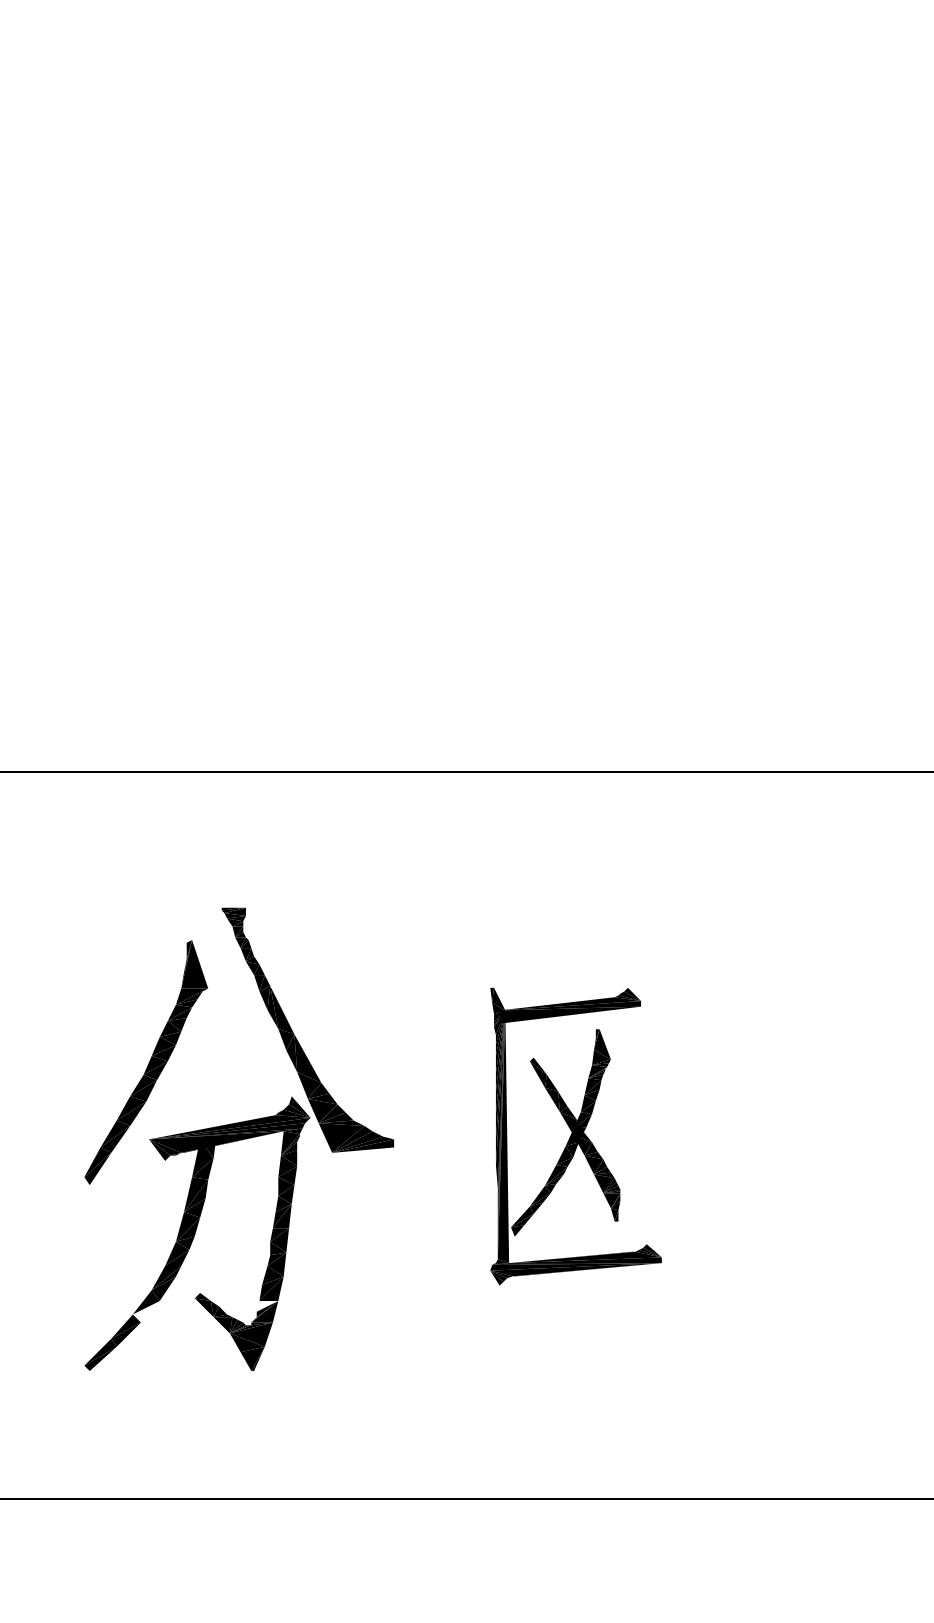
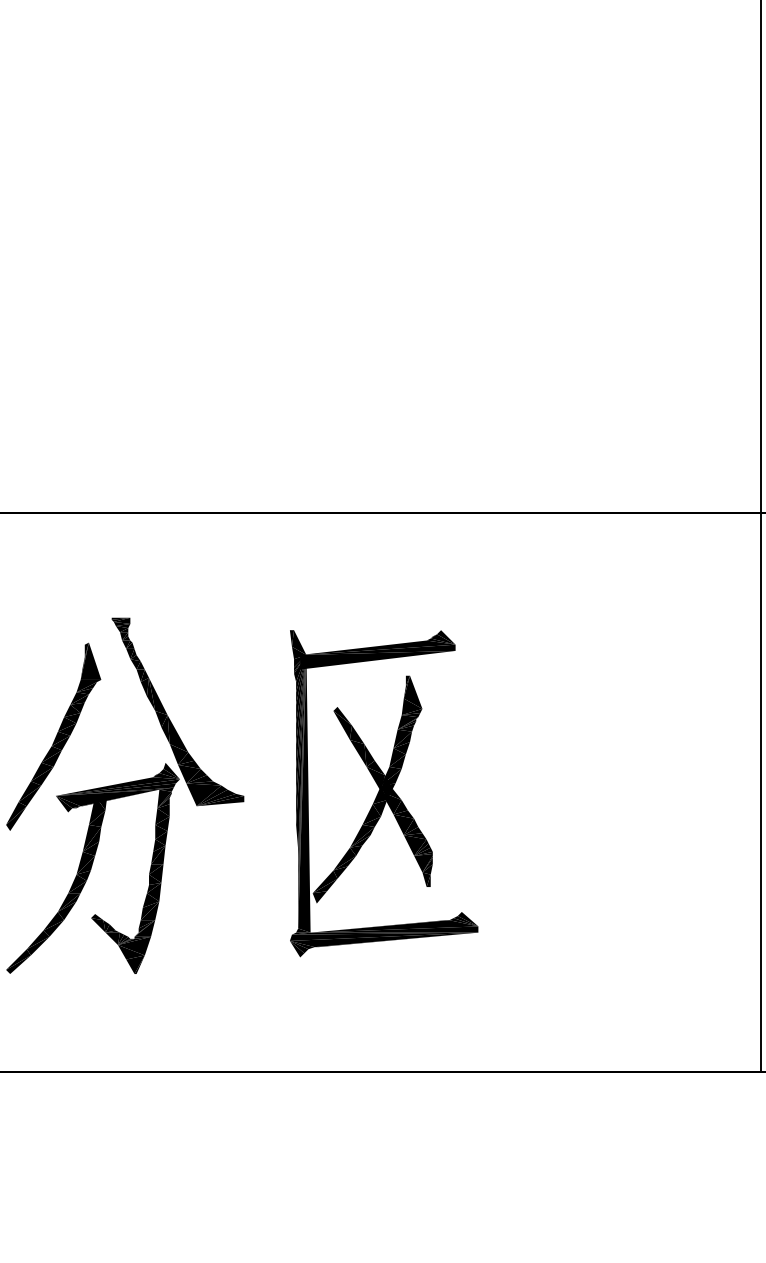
part: (576, 1136) -> (384, 793), size x1.43
fill: (266, 1306) -> (146, 924), added
fill: (146, 1311) -> (53, 928), added

